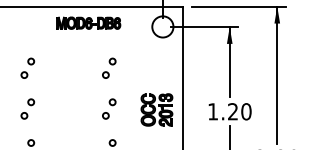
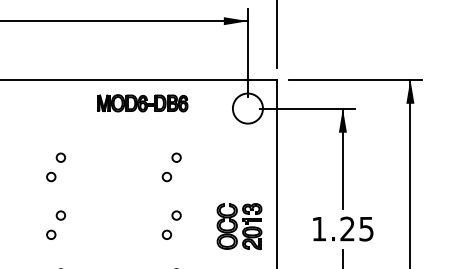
text: (246, 111) -> (366, 228), 1.20 -> 1.25

